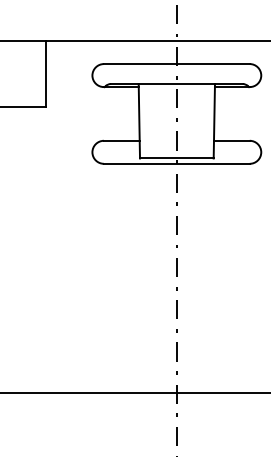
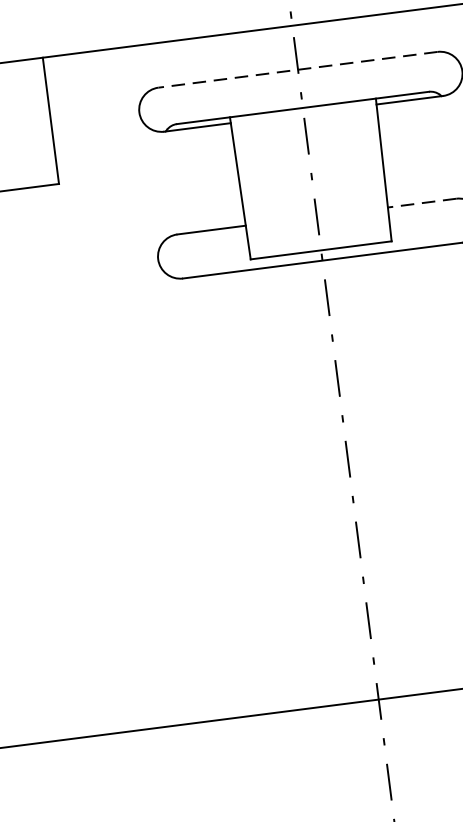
line: (176, 64) -> (297, 70), solid -> dashed
line: (231, 140) -> (421, 202), solid -> dashed

